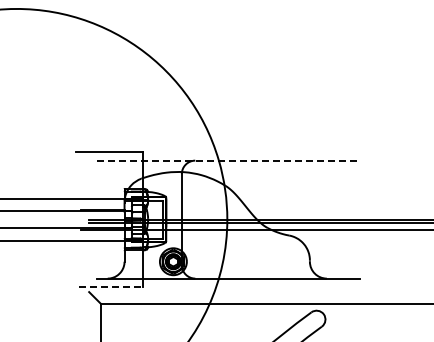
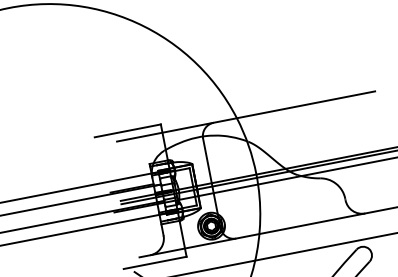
line: (228, 160) -> (246, 116), dashed -> solid
line: (111, 287) -> (155, 263), dashed -> solid

